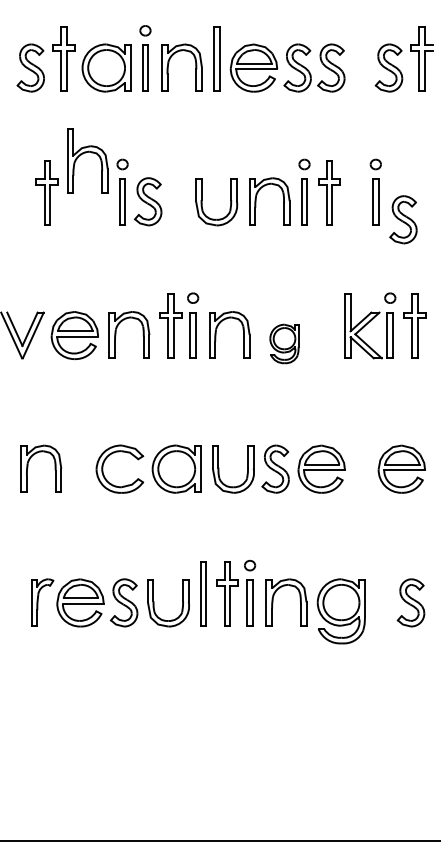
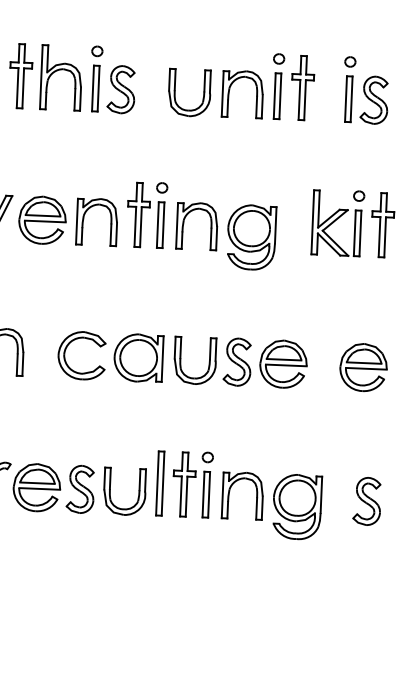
part: (86, 153) -> (60, 70), moved
part: (403, 219) -> (374, 100), moved
part: (284, 343) -> (251, 236), size x1.67

